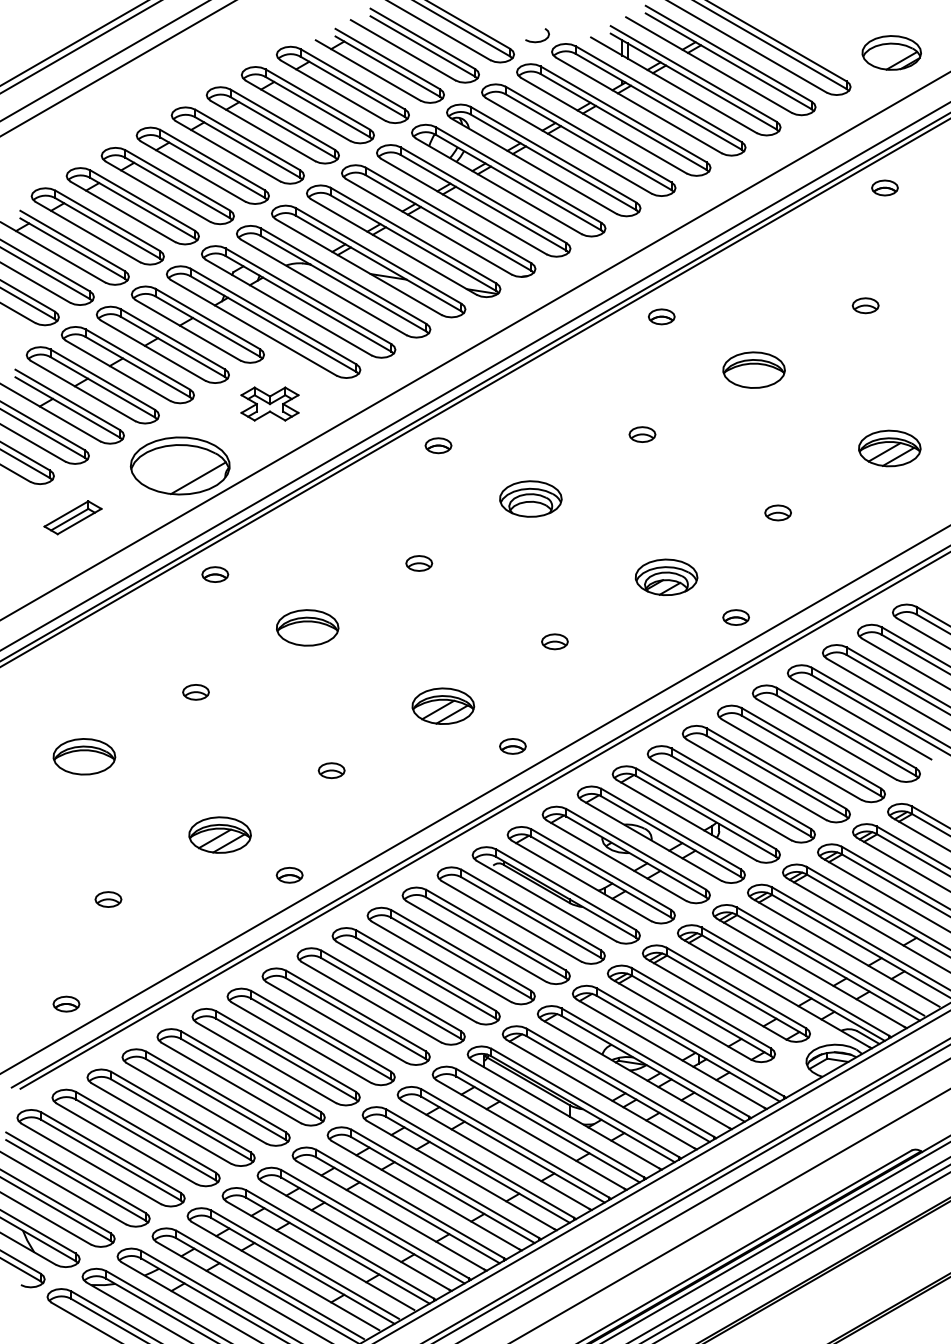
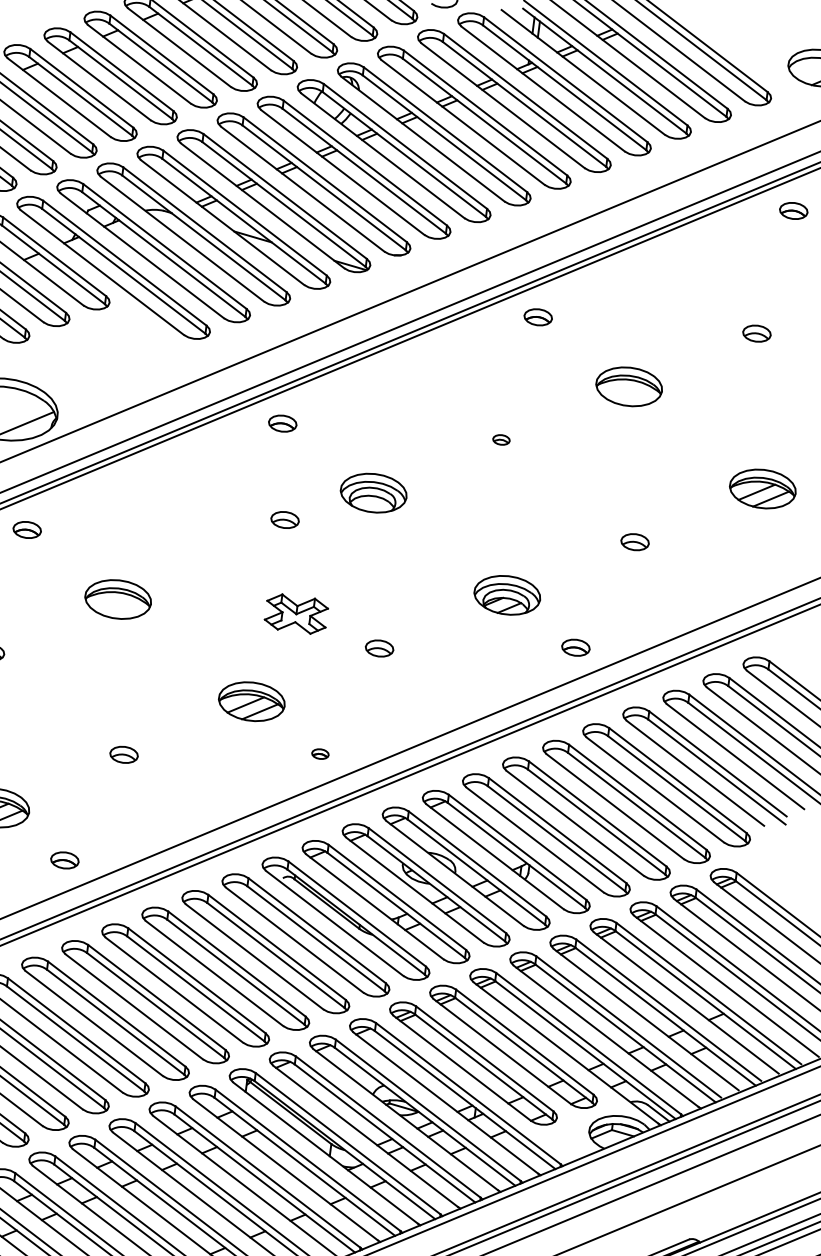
part: (269, 403) -> (295, 613), moved
part: (642, 434) -> (501, 439), size x0.6
part: (419, 563) -> (285, 520), moved
part: (512, 746) -> (319, 754), size x0.6

